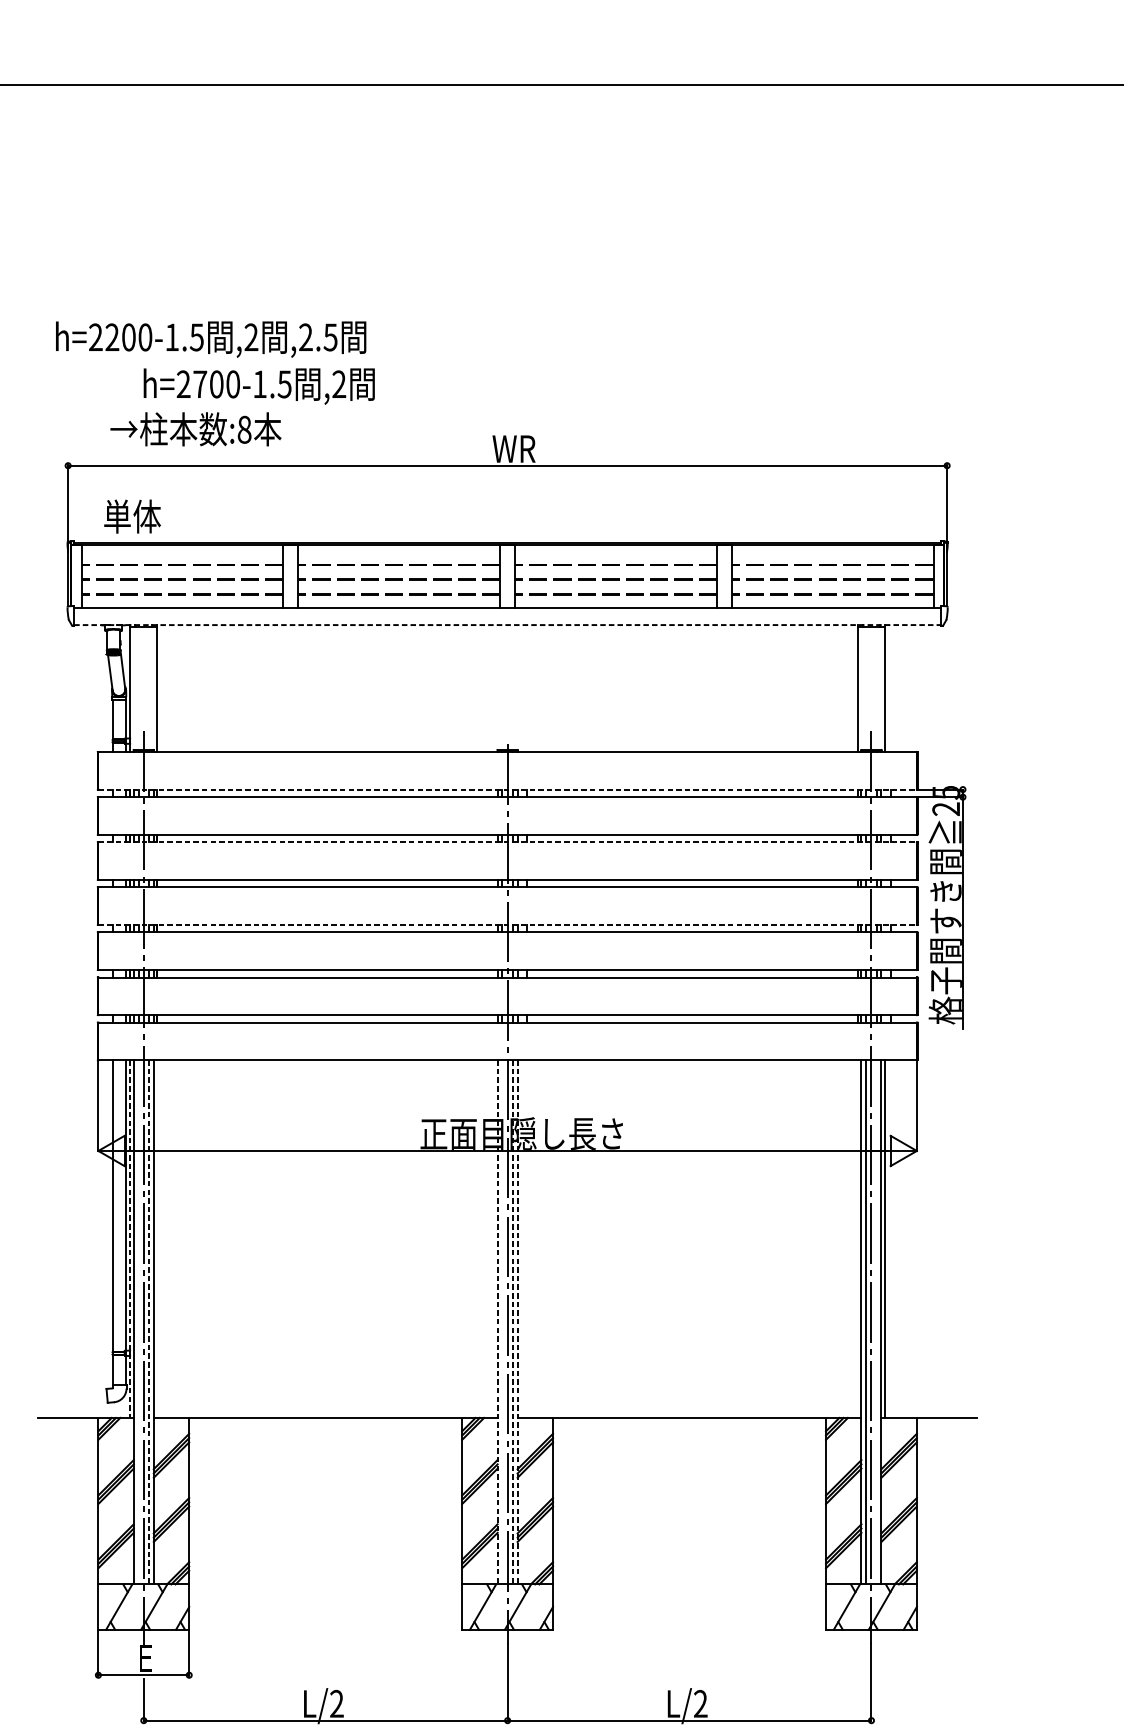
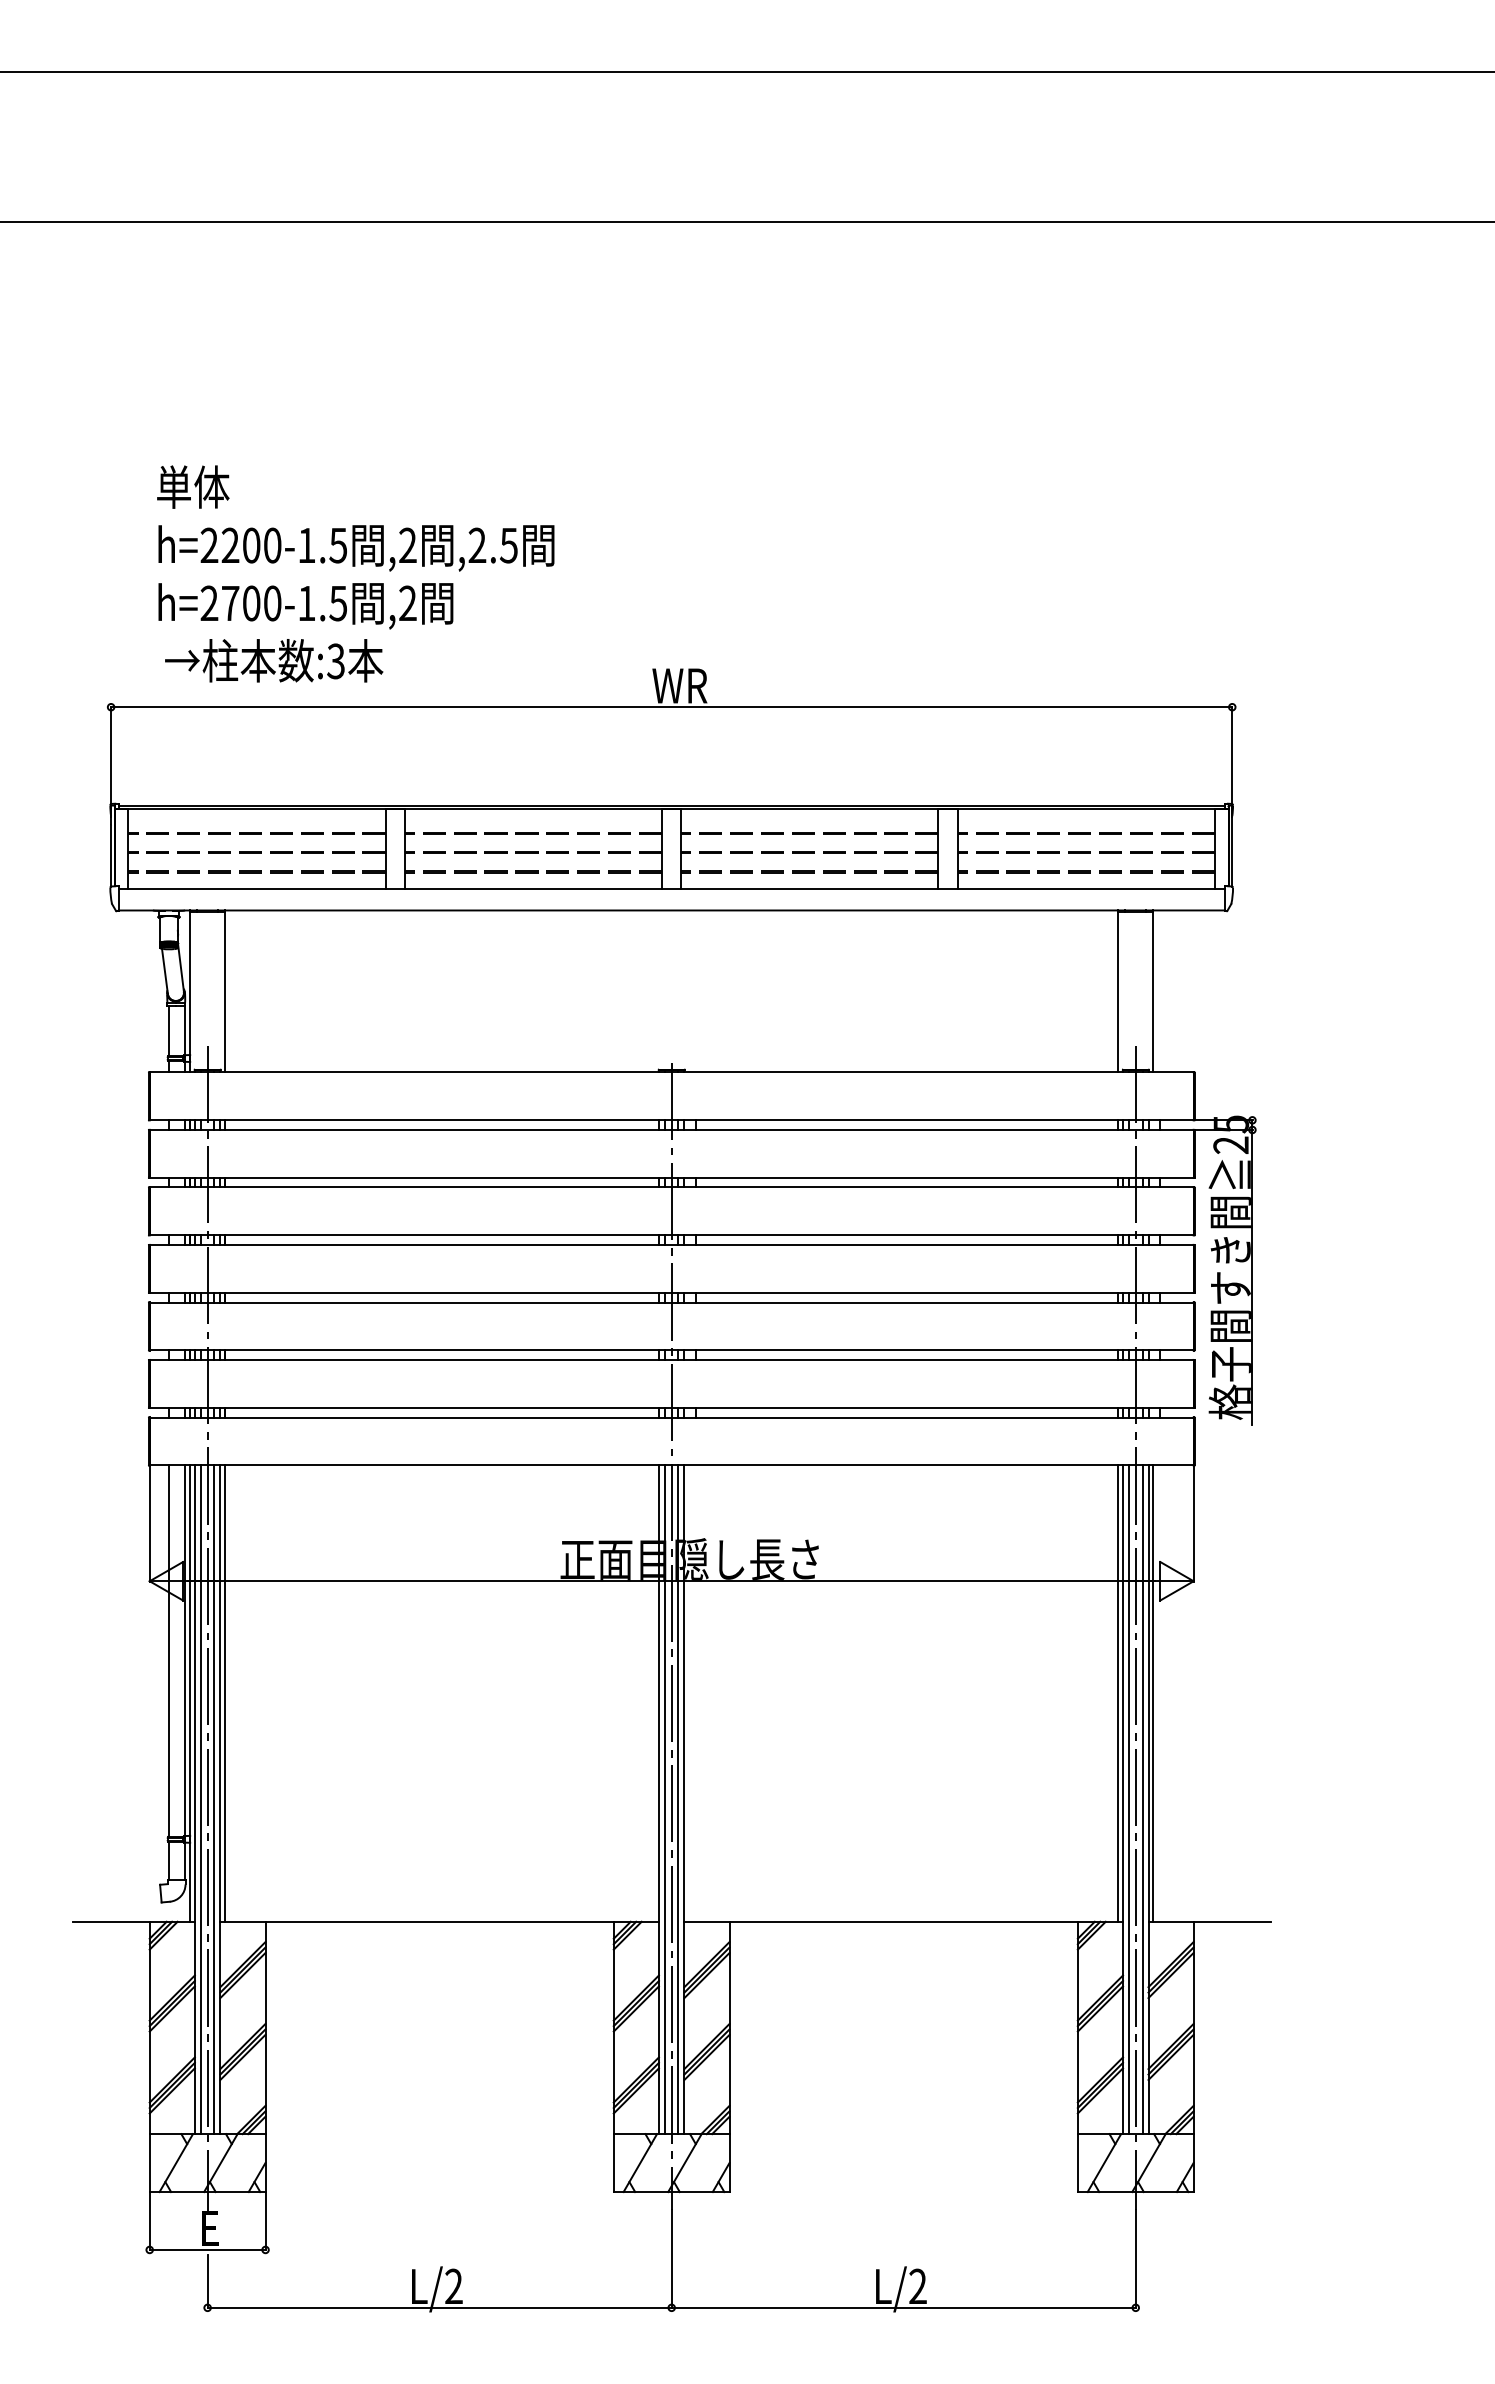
text: (211, 339) -> (356, 548), moved
text: (258, 386) -> (305, 606), moved
text: (244, 429) -> (335, 661), :8 -> :3
text: (132, 516) -> (193, 486), moved
line: (507, 625) -> (671, 910), dashed -> solid
line: (507, 789) -> (671, 1120), dashed -> solid
line: (507, 842) -> (671, 1187), dashed -> solid
line: (507, 924) -> (671, 1292), dashed -> solid
line: (157, 1238) -> (225, 1693), added
line: (857, 1238) -> (1118, 1693), added
line: (130, 1239) -> (190, 1694), dashed -> solid
line: (138, 1322) -> (200, 1799), added
line: (149, 1322) -> (214, 1800), dashed -> solid
line: (497, 1322) -> (658, 1800), dashed -> solid
line: (502, 1322) -> (664, 1799), added
line: (512, 1322) -> (678, 1800), dashed -> solid
line: (517, 1322) -> (684, 1800), dashed -> solid
line: (876, 1322) -> (1142, 1799), added

